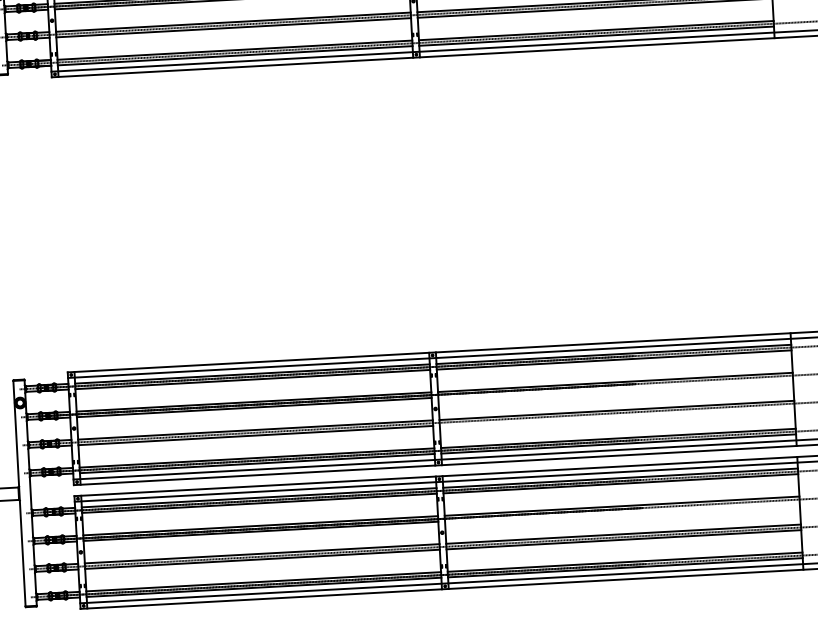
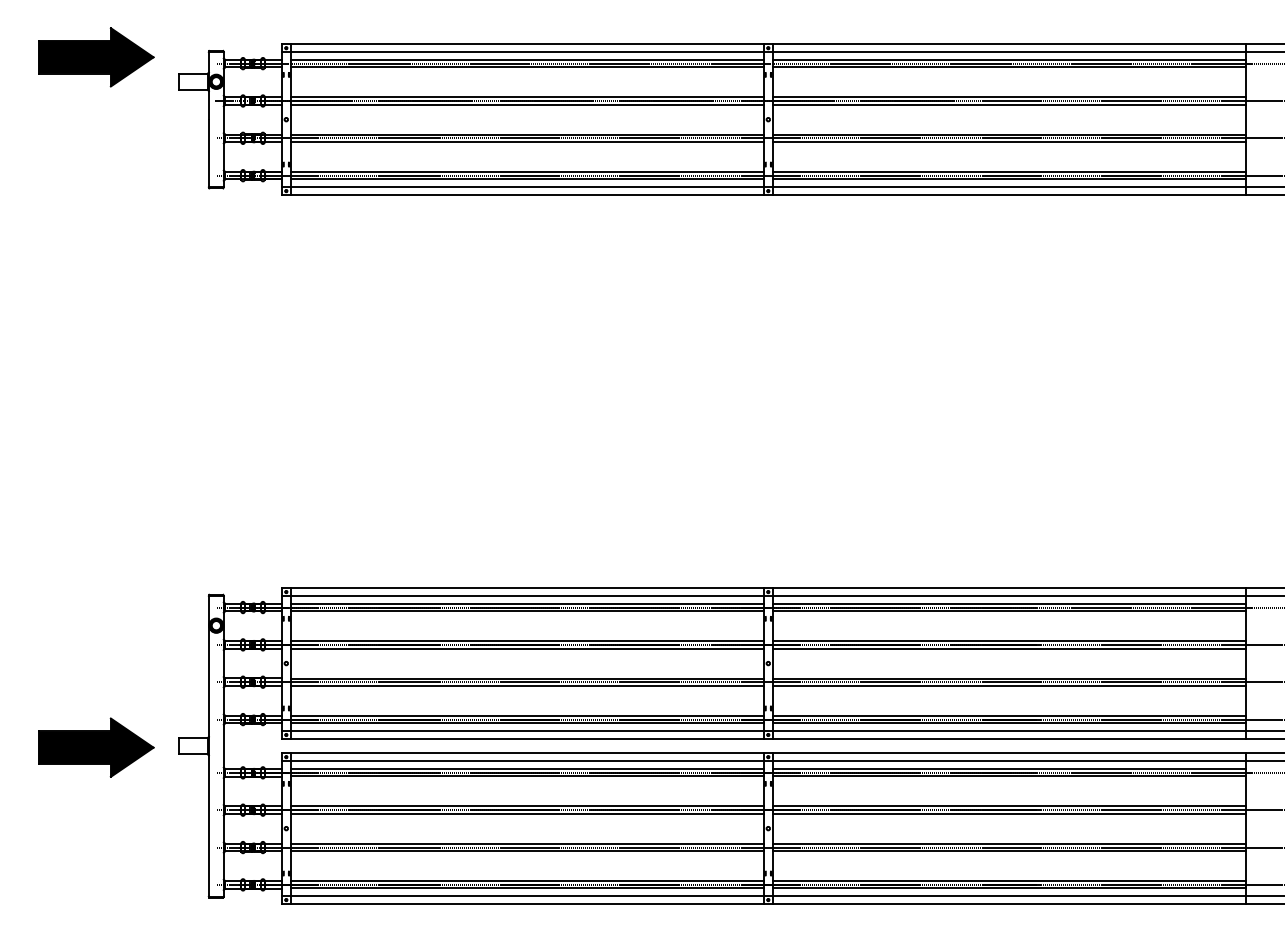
line: (615, 387) -> (1008, 648), added
line: (616, 415) -> (1008, 685), added
line: (621, 511) -> (1008, 813), added

